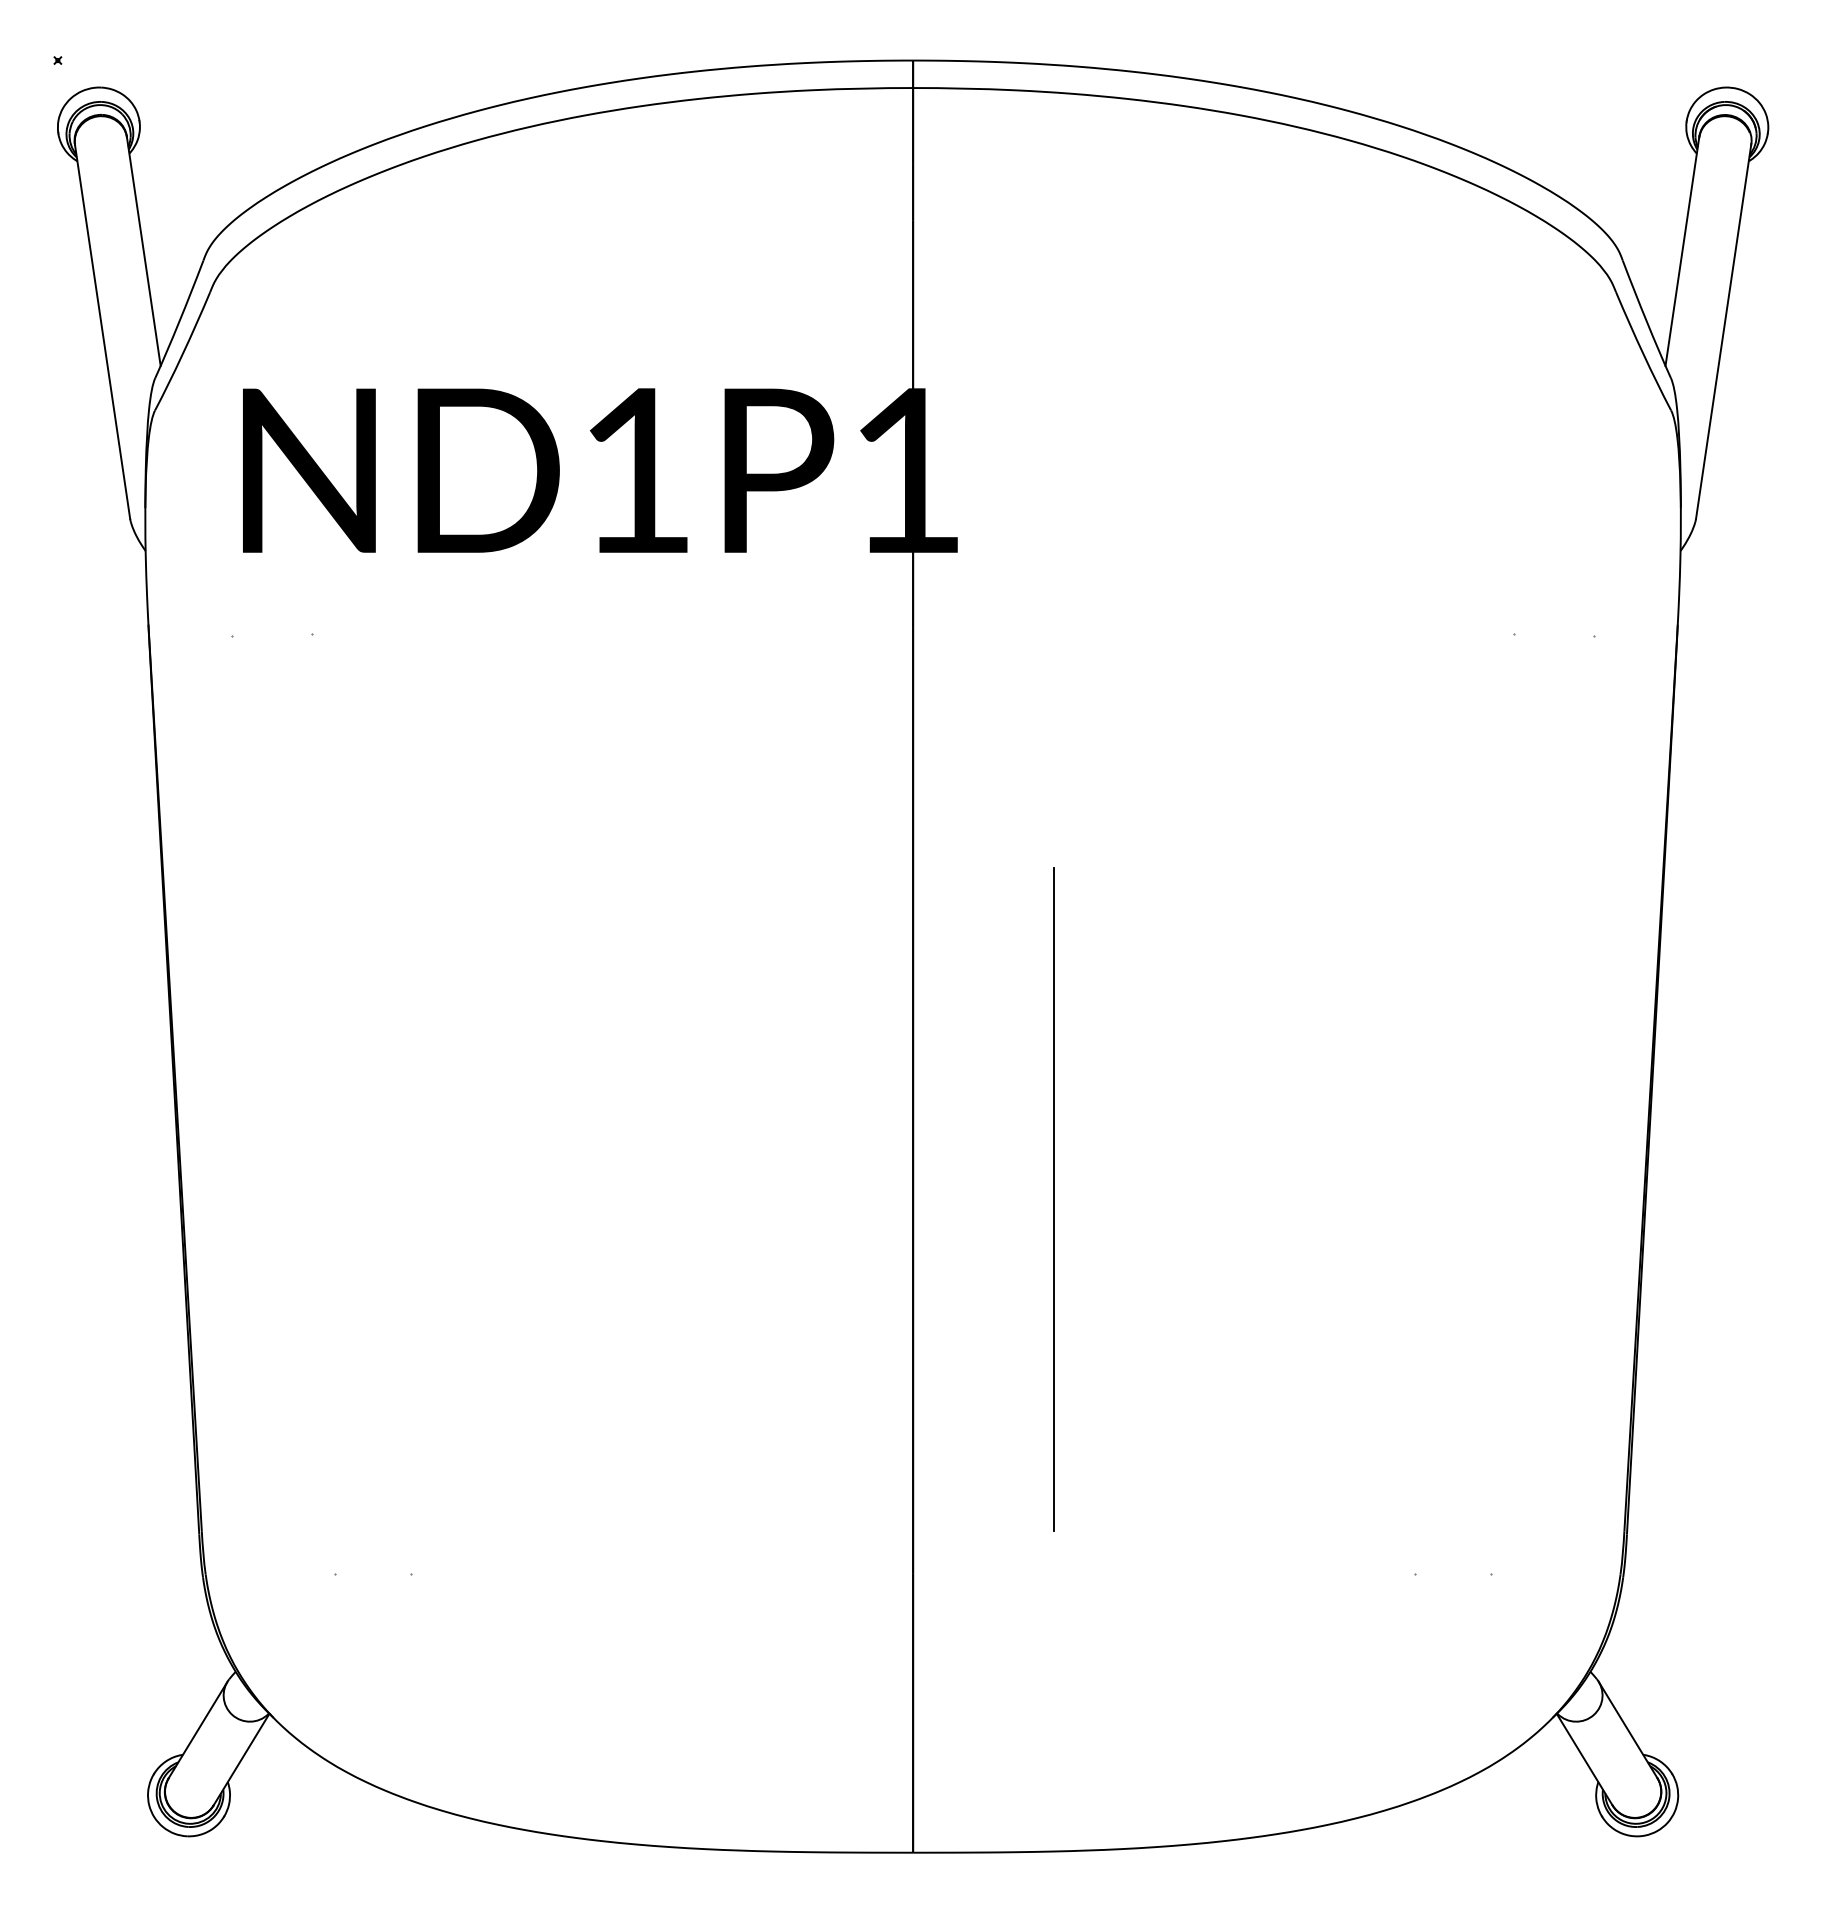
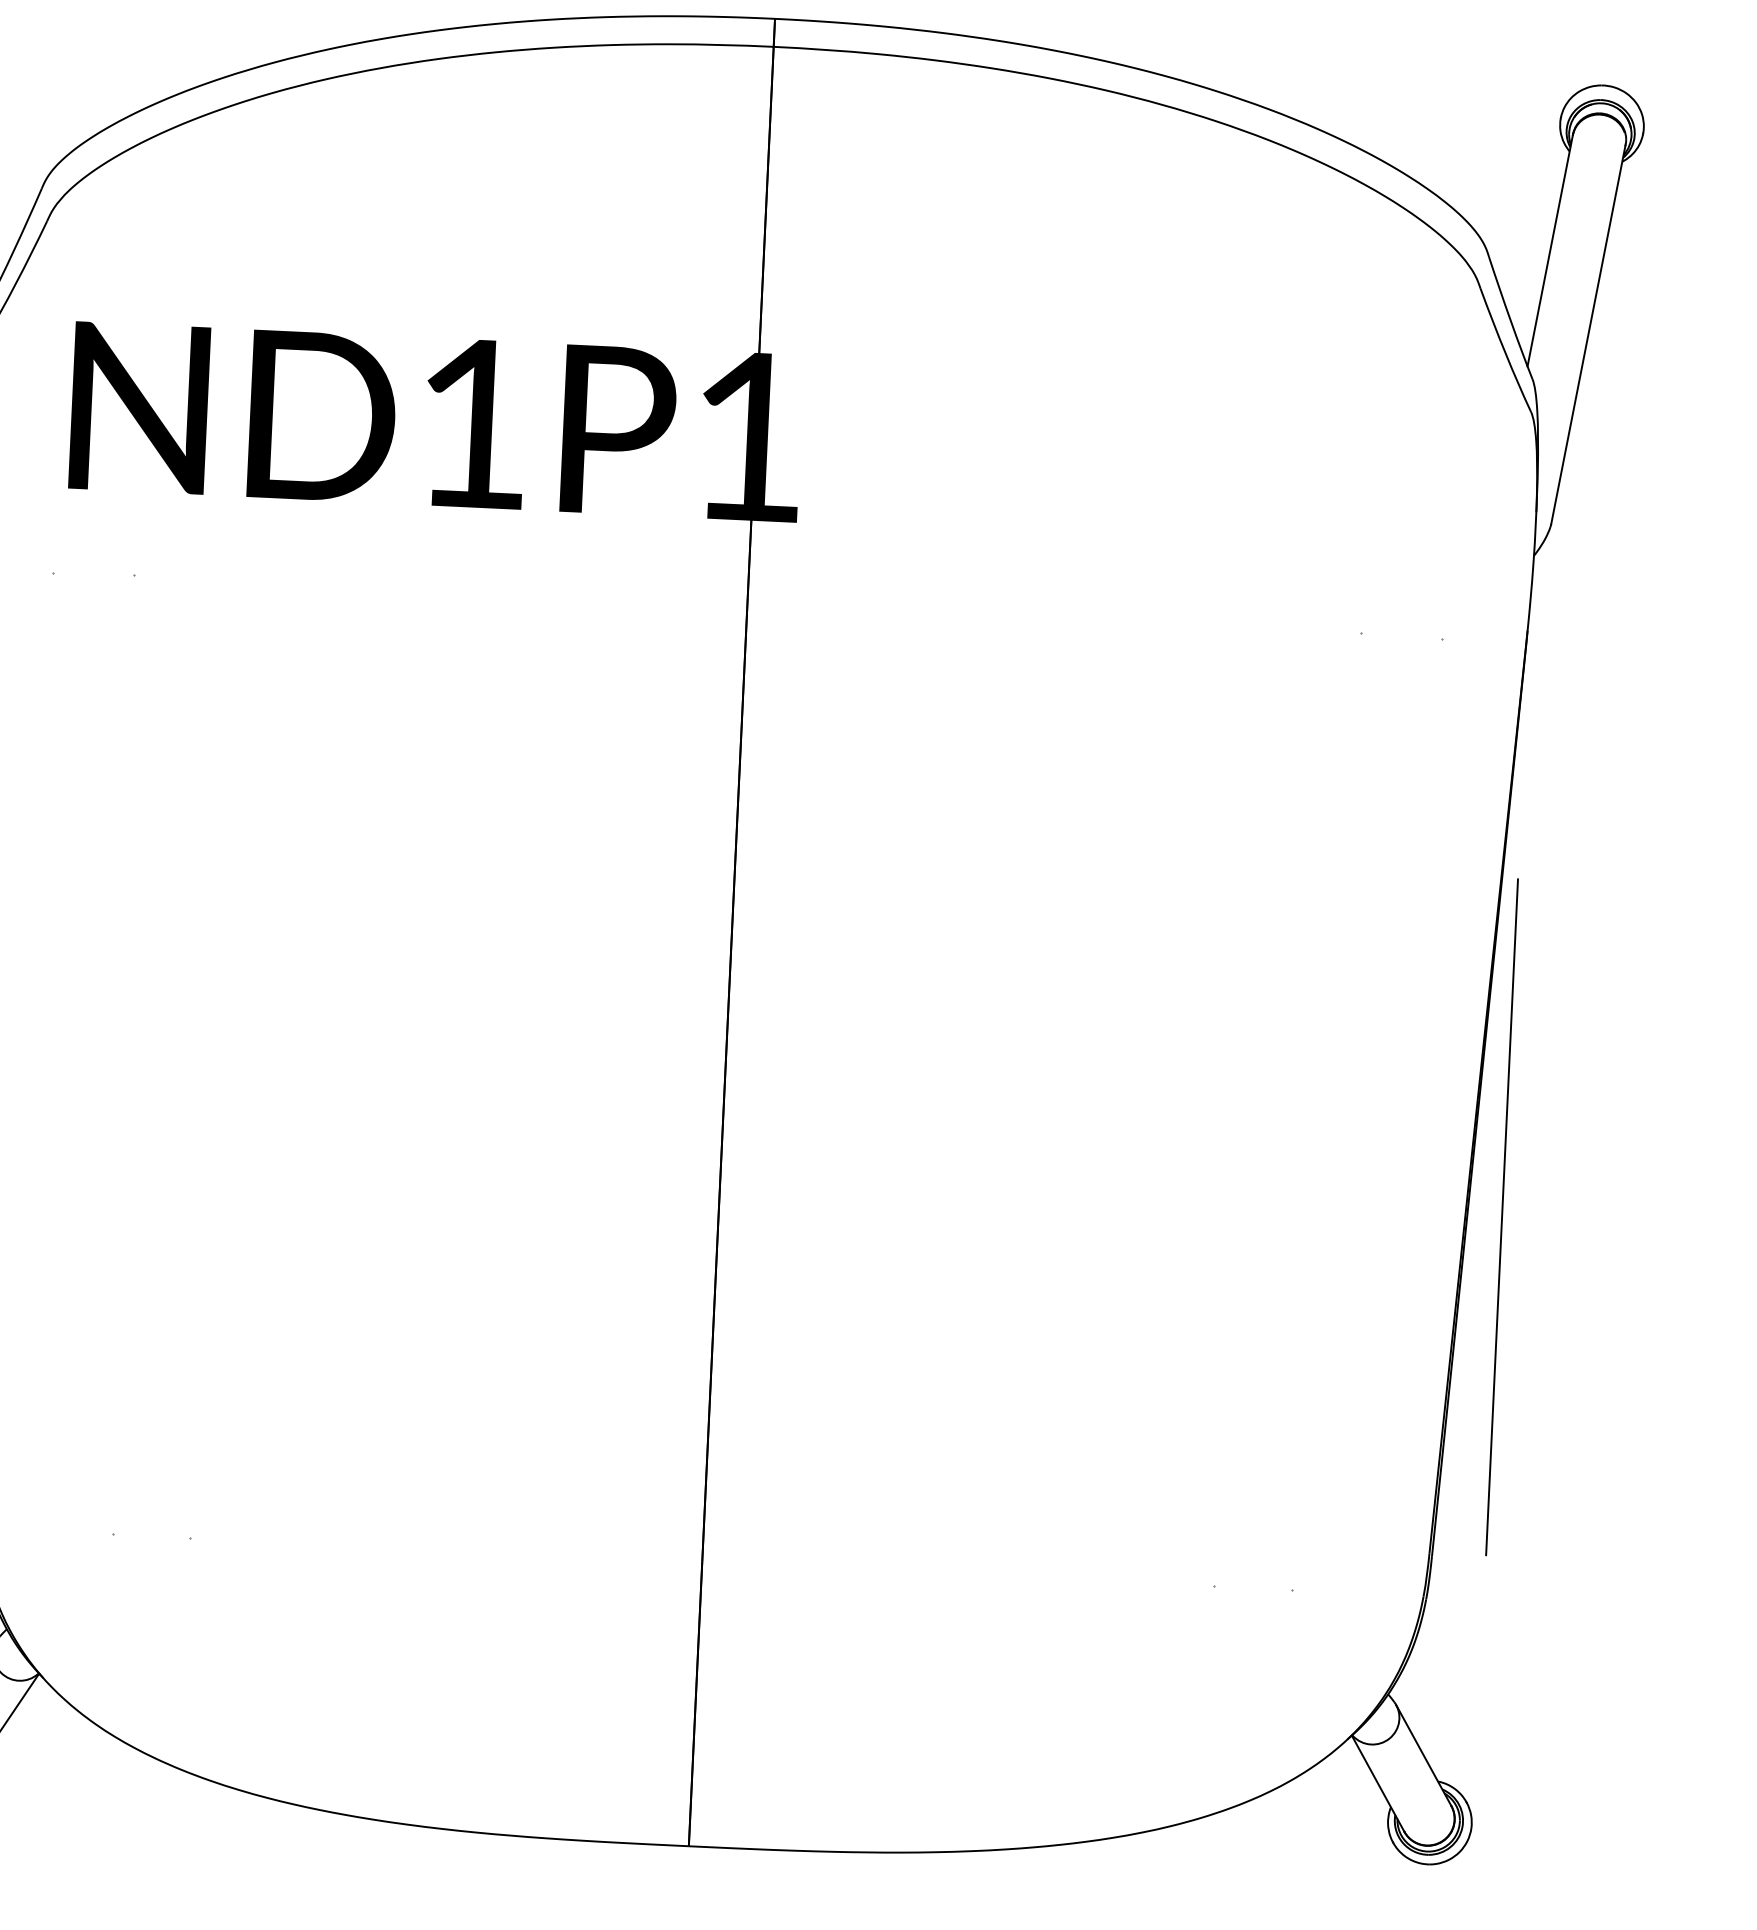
line: (1053, 1199) -> (1501, 1217), moved

